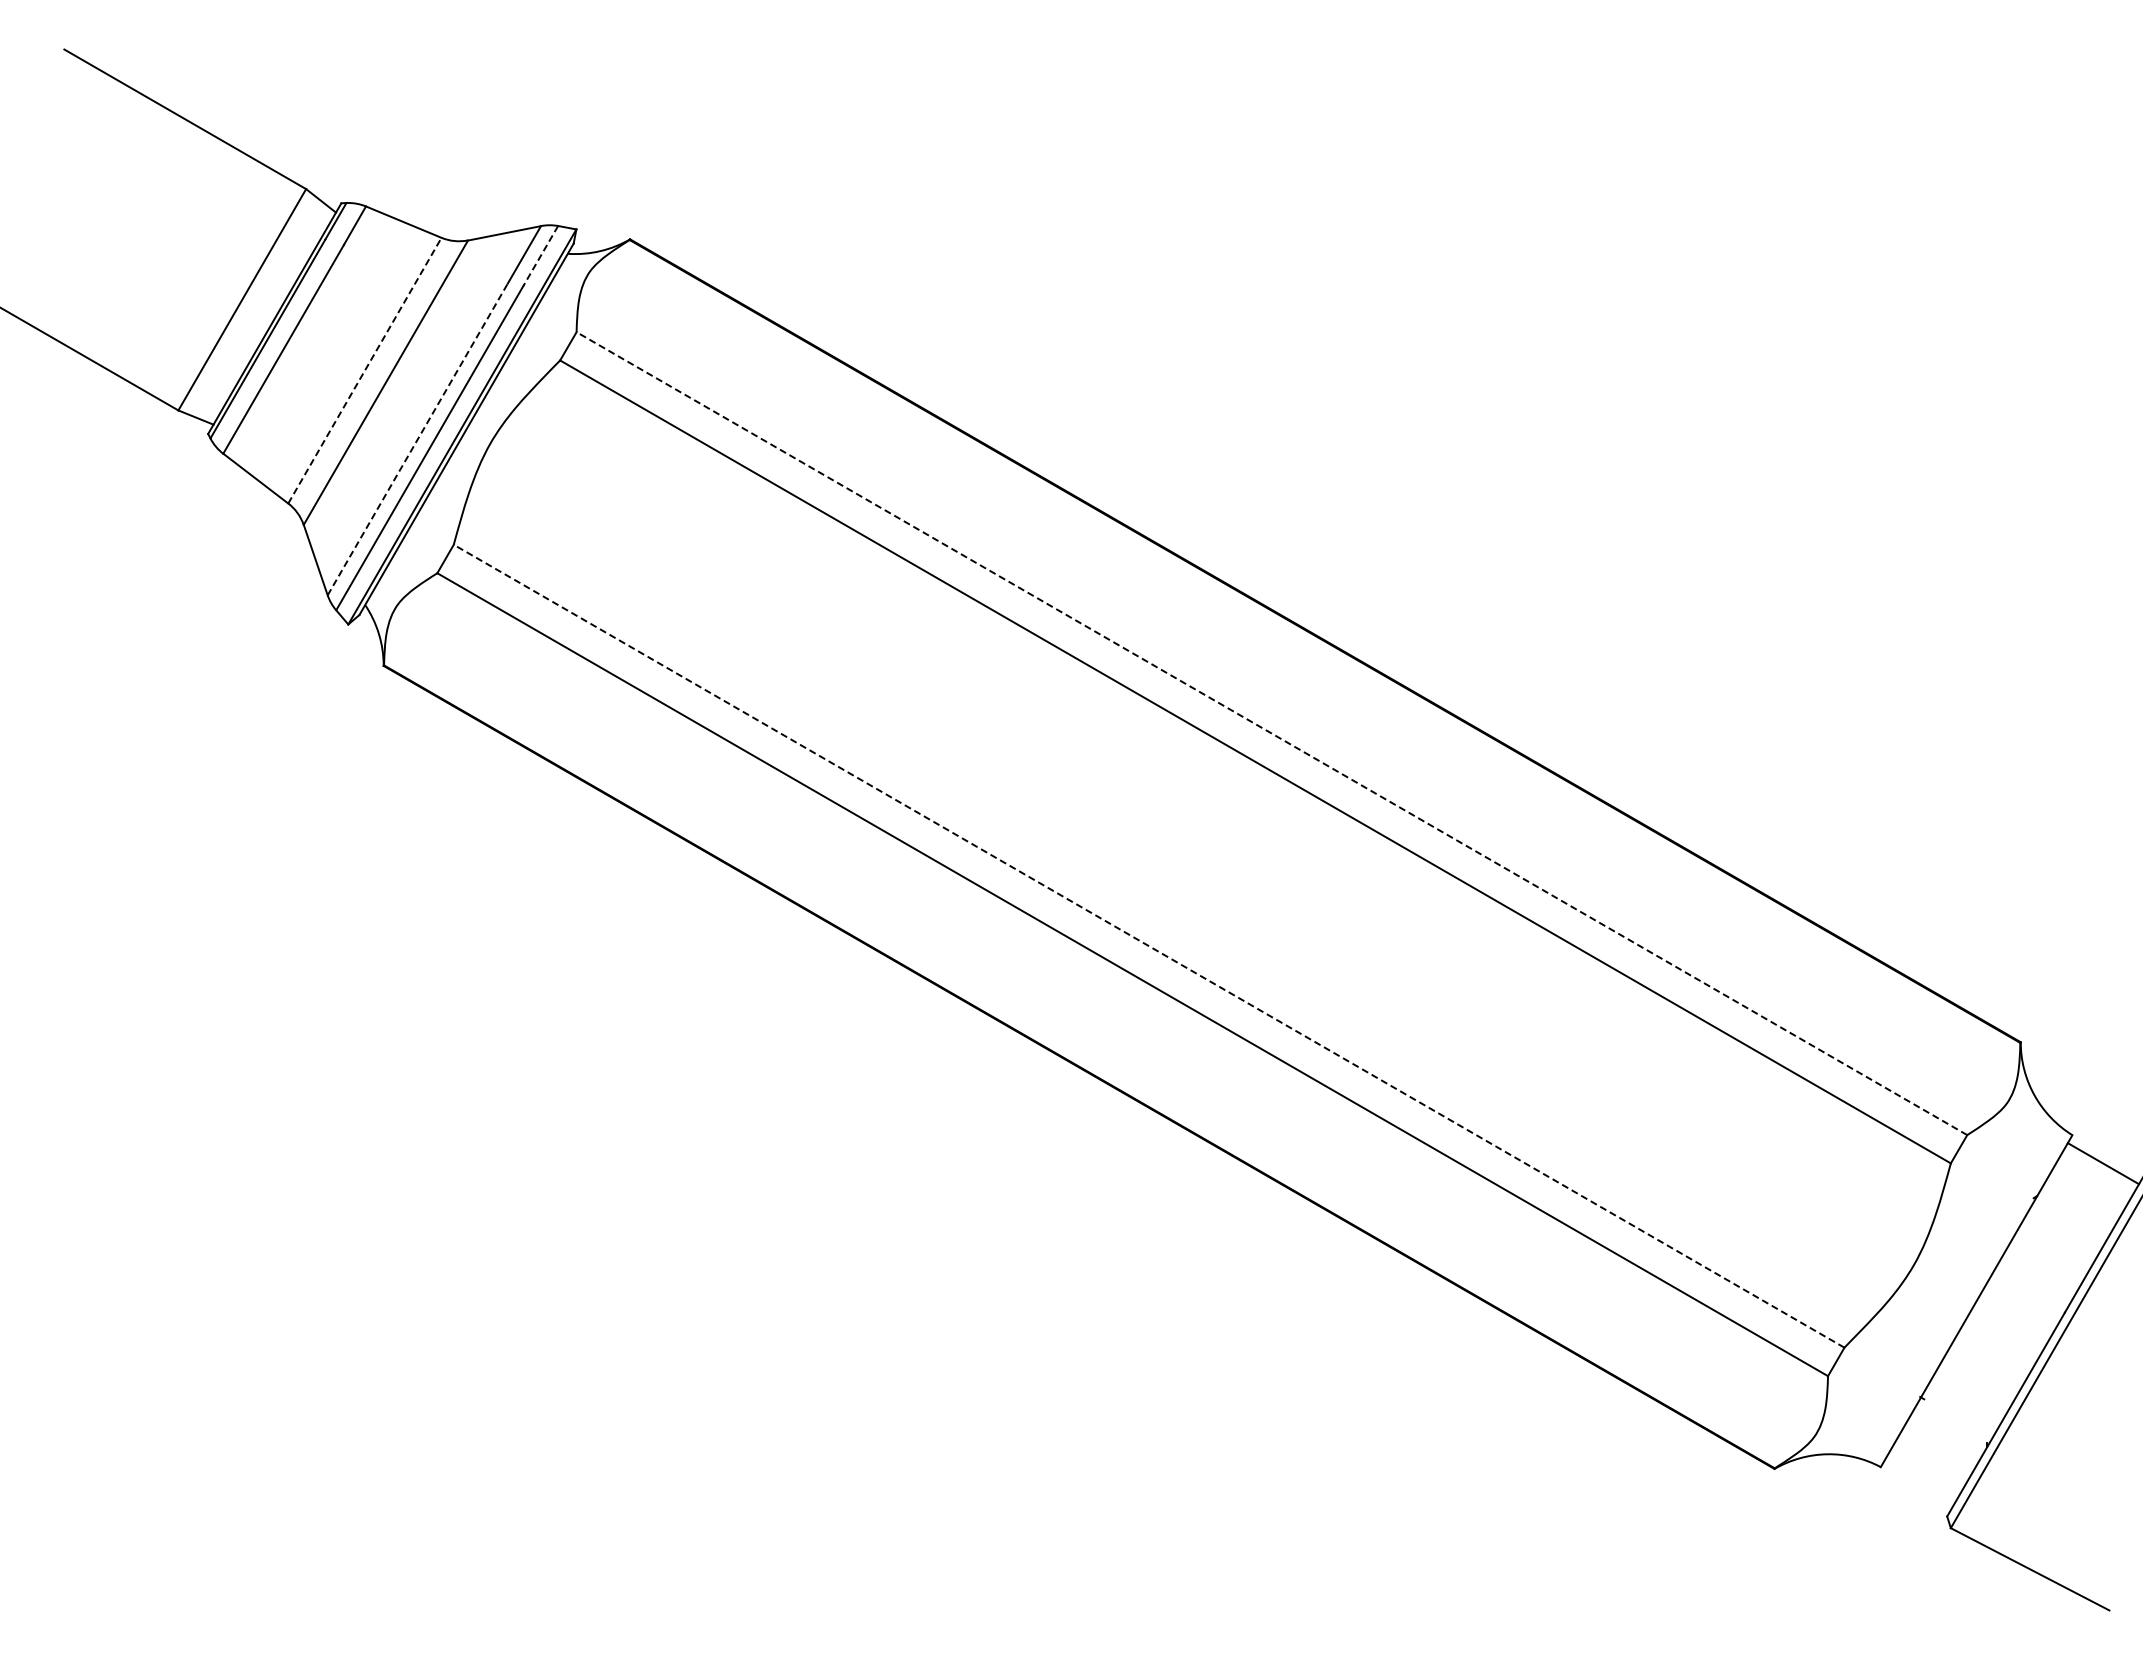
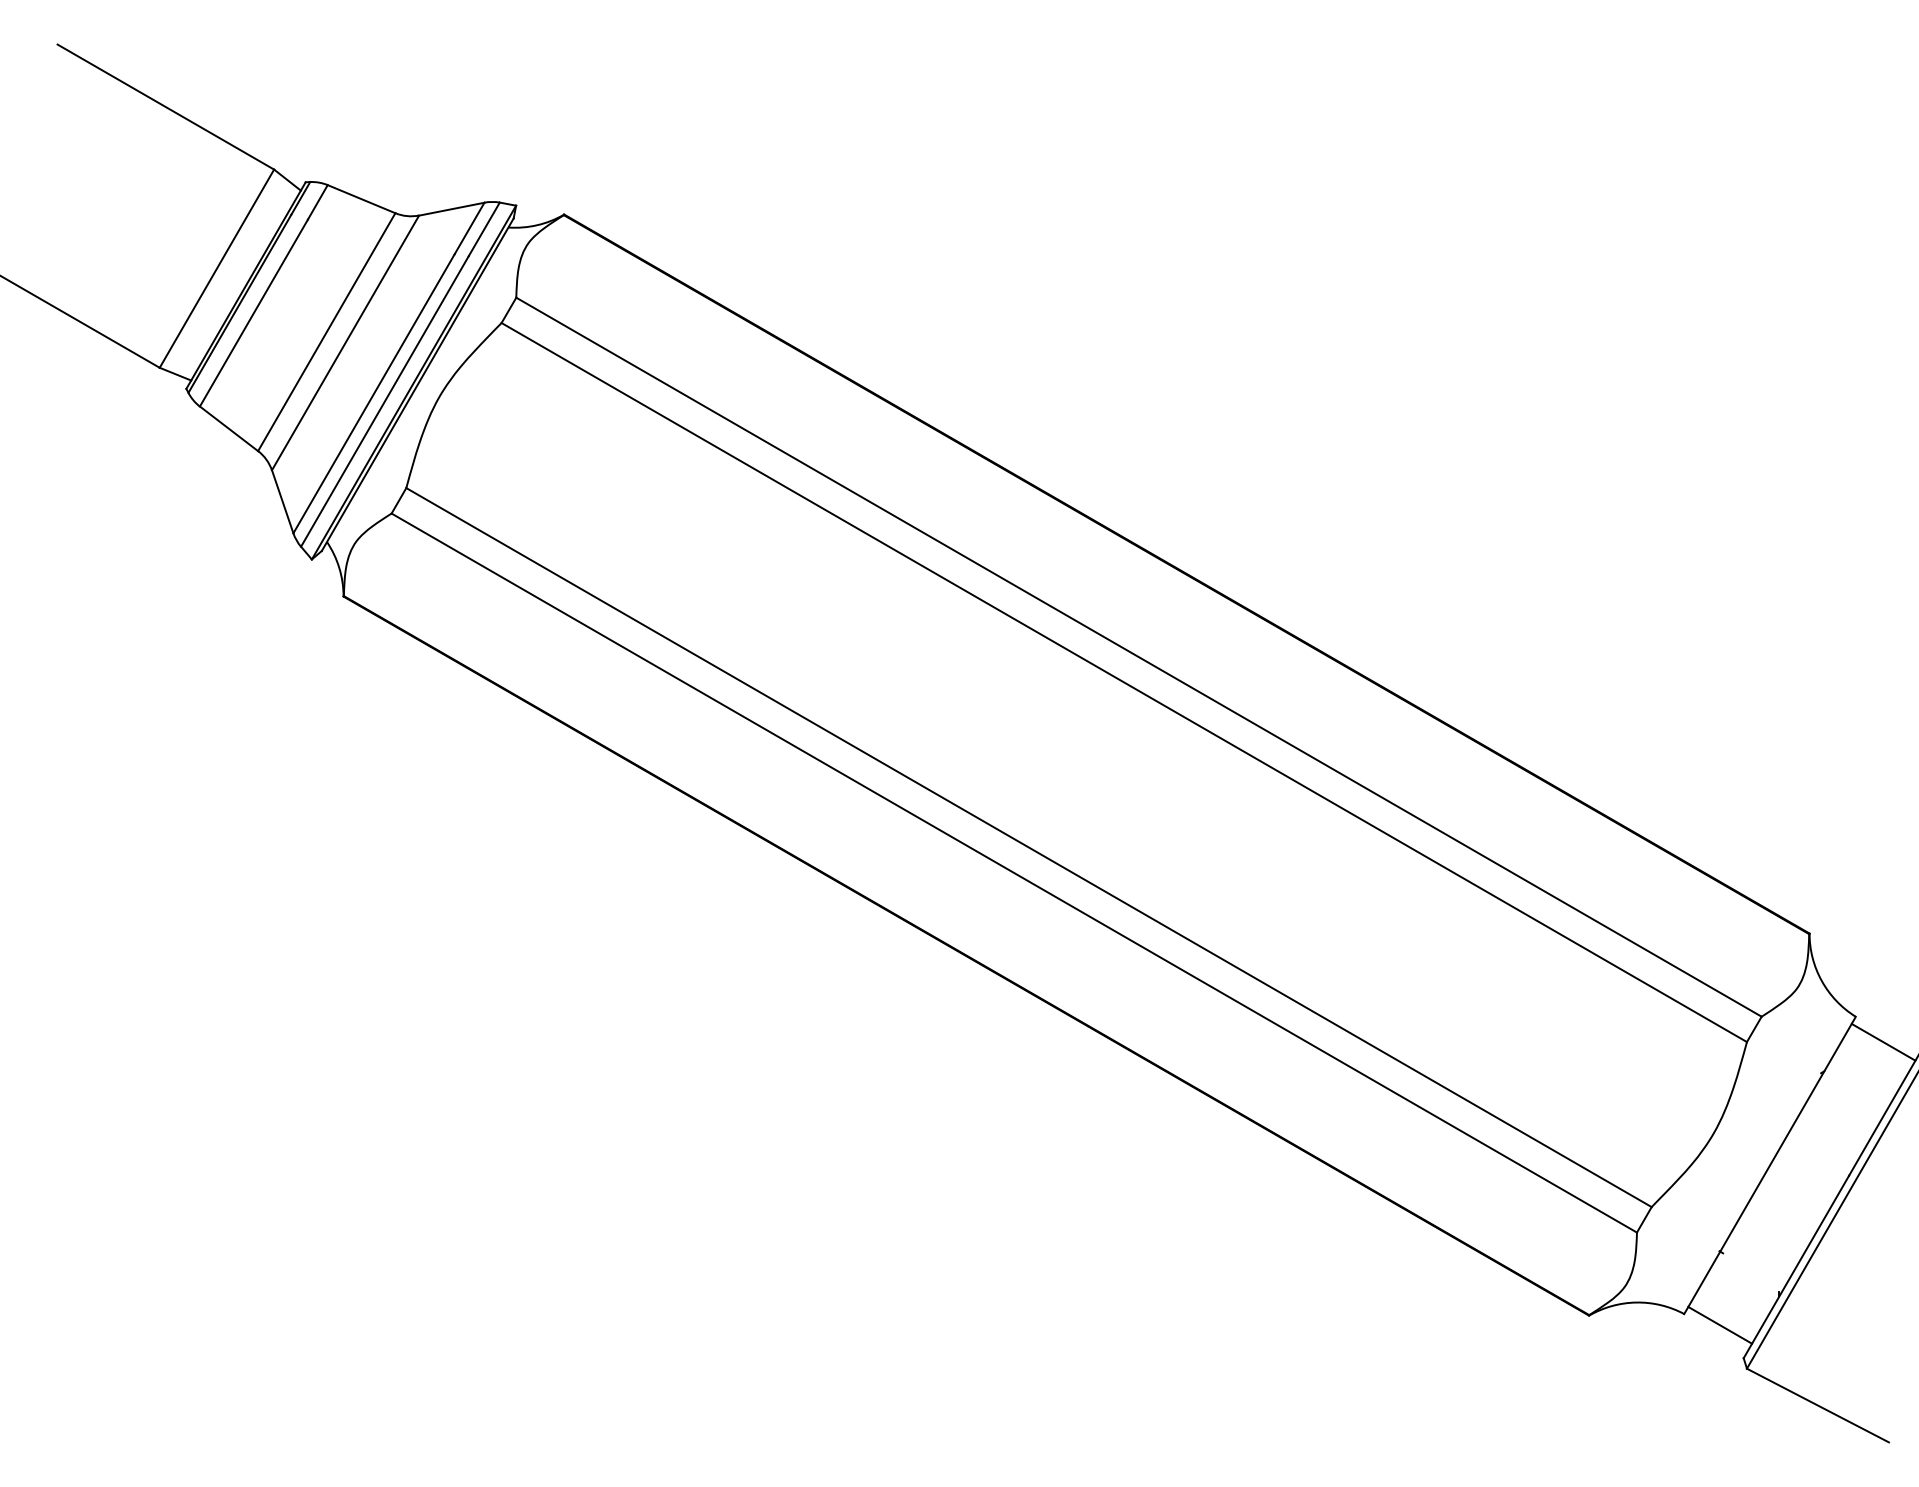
line: (540, 255) -> (483, 229), dashed -> solid
line: (365, 370) -> (327, 332), dashed -> solid
line: (417, 439) -> (373, 393), dashed -> solid
line: (1271, 733) -> (1138, 657), dashed -> solid
line: (1149, 946) -> (1029, 847), dashed -> solid
line: (1920, 1479) -> (1719, 1325), added

